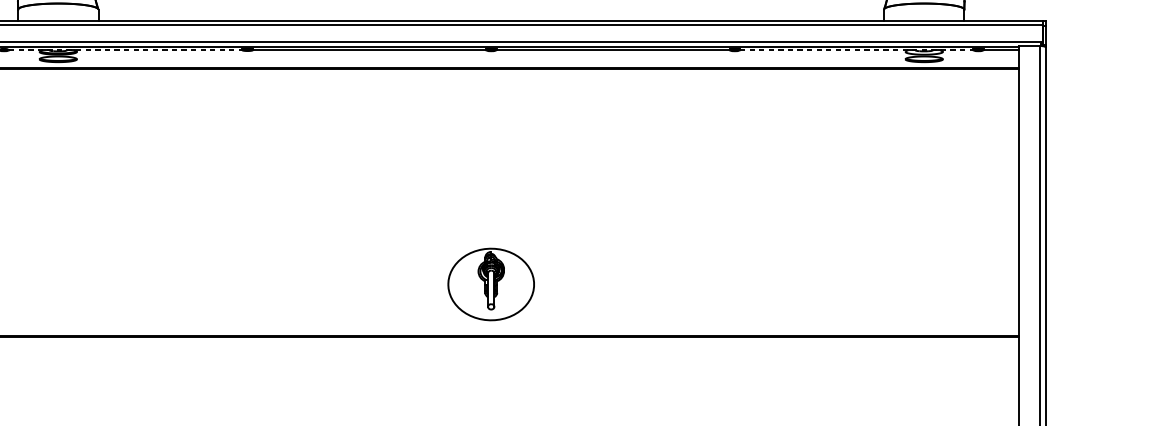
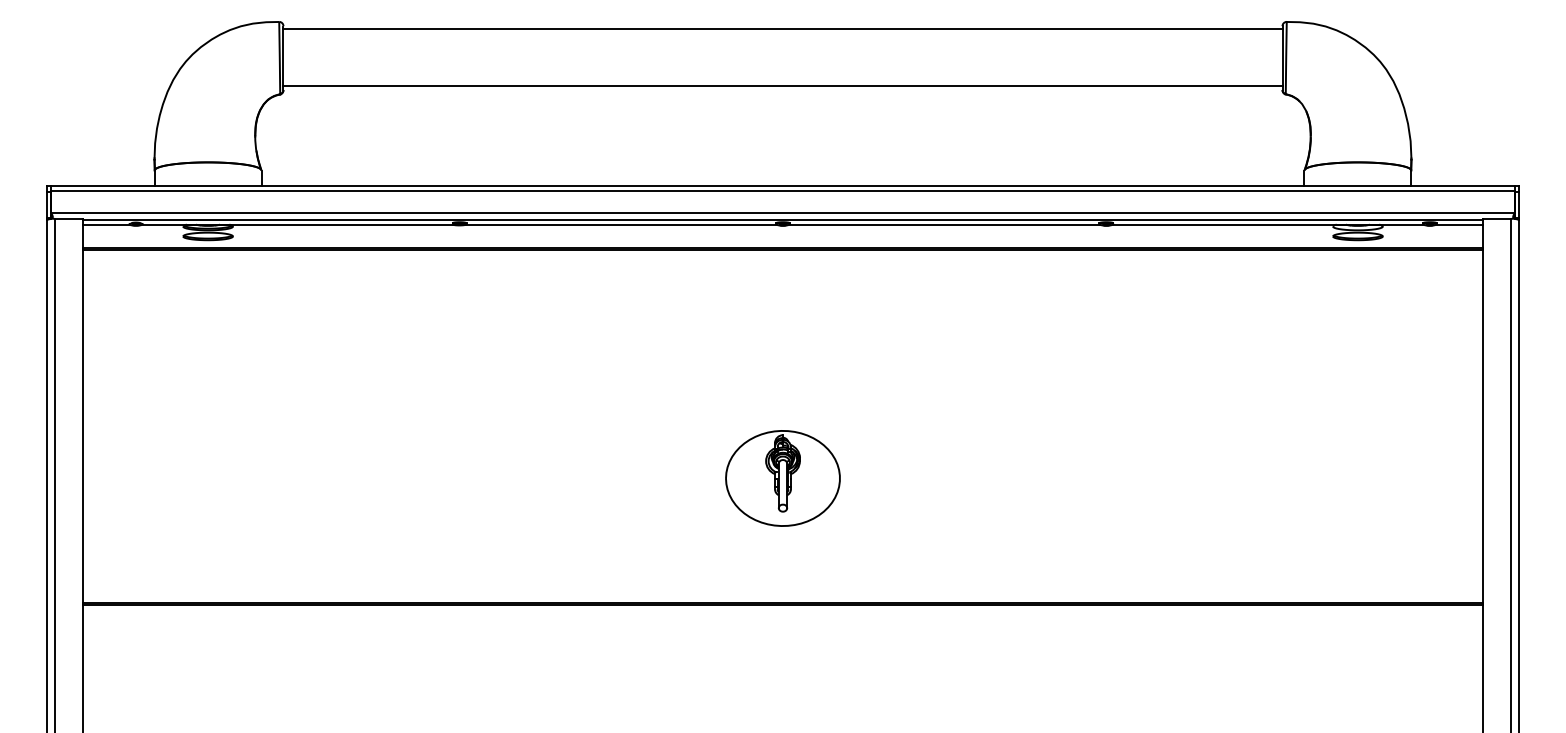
line: (125, 50) -> (297, 224), dashed -> solid
line: (856, 50) -> (1268, 224), dashed -> solid
part: (490, 284) -> (782, 478), moved

